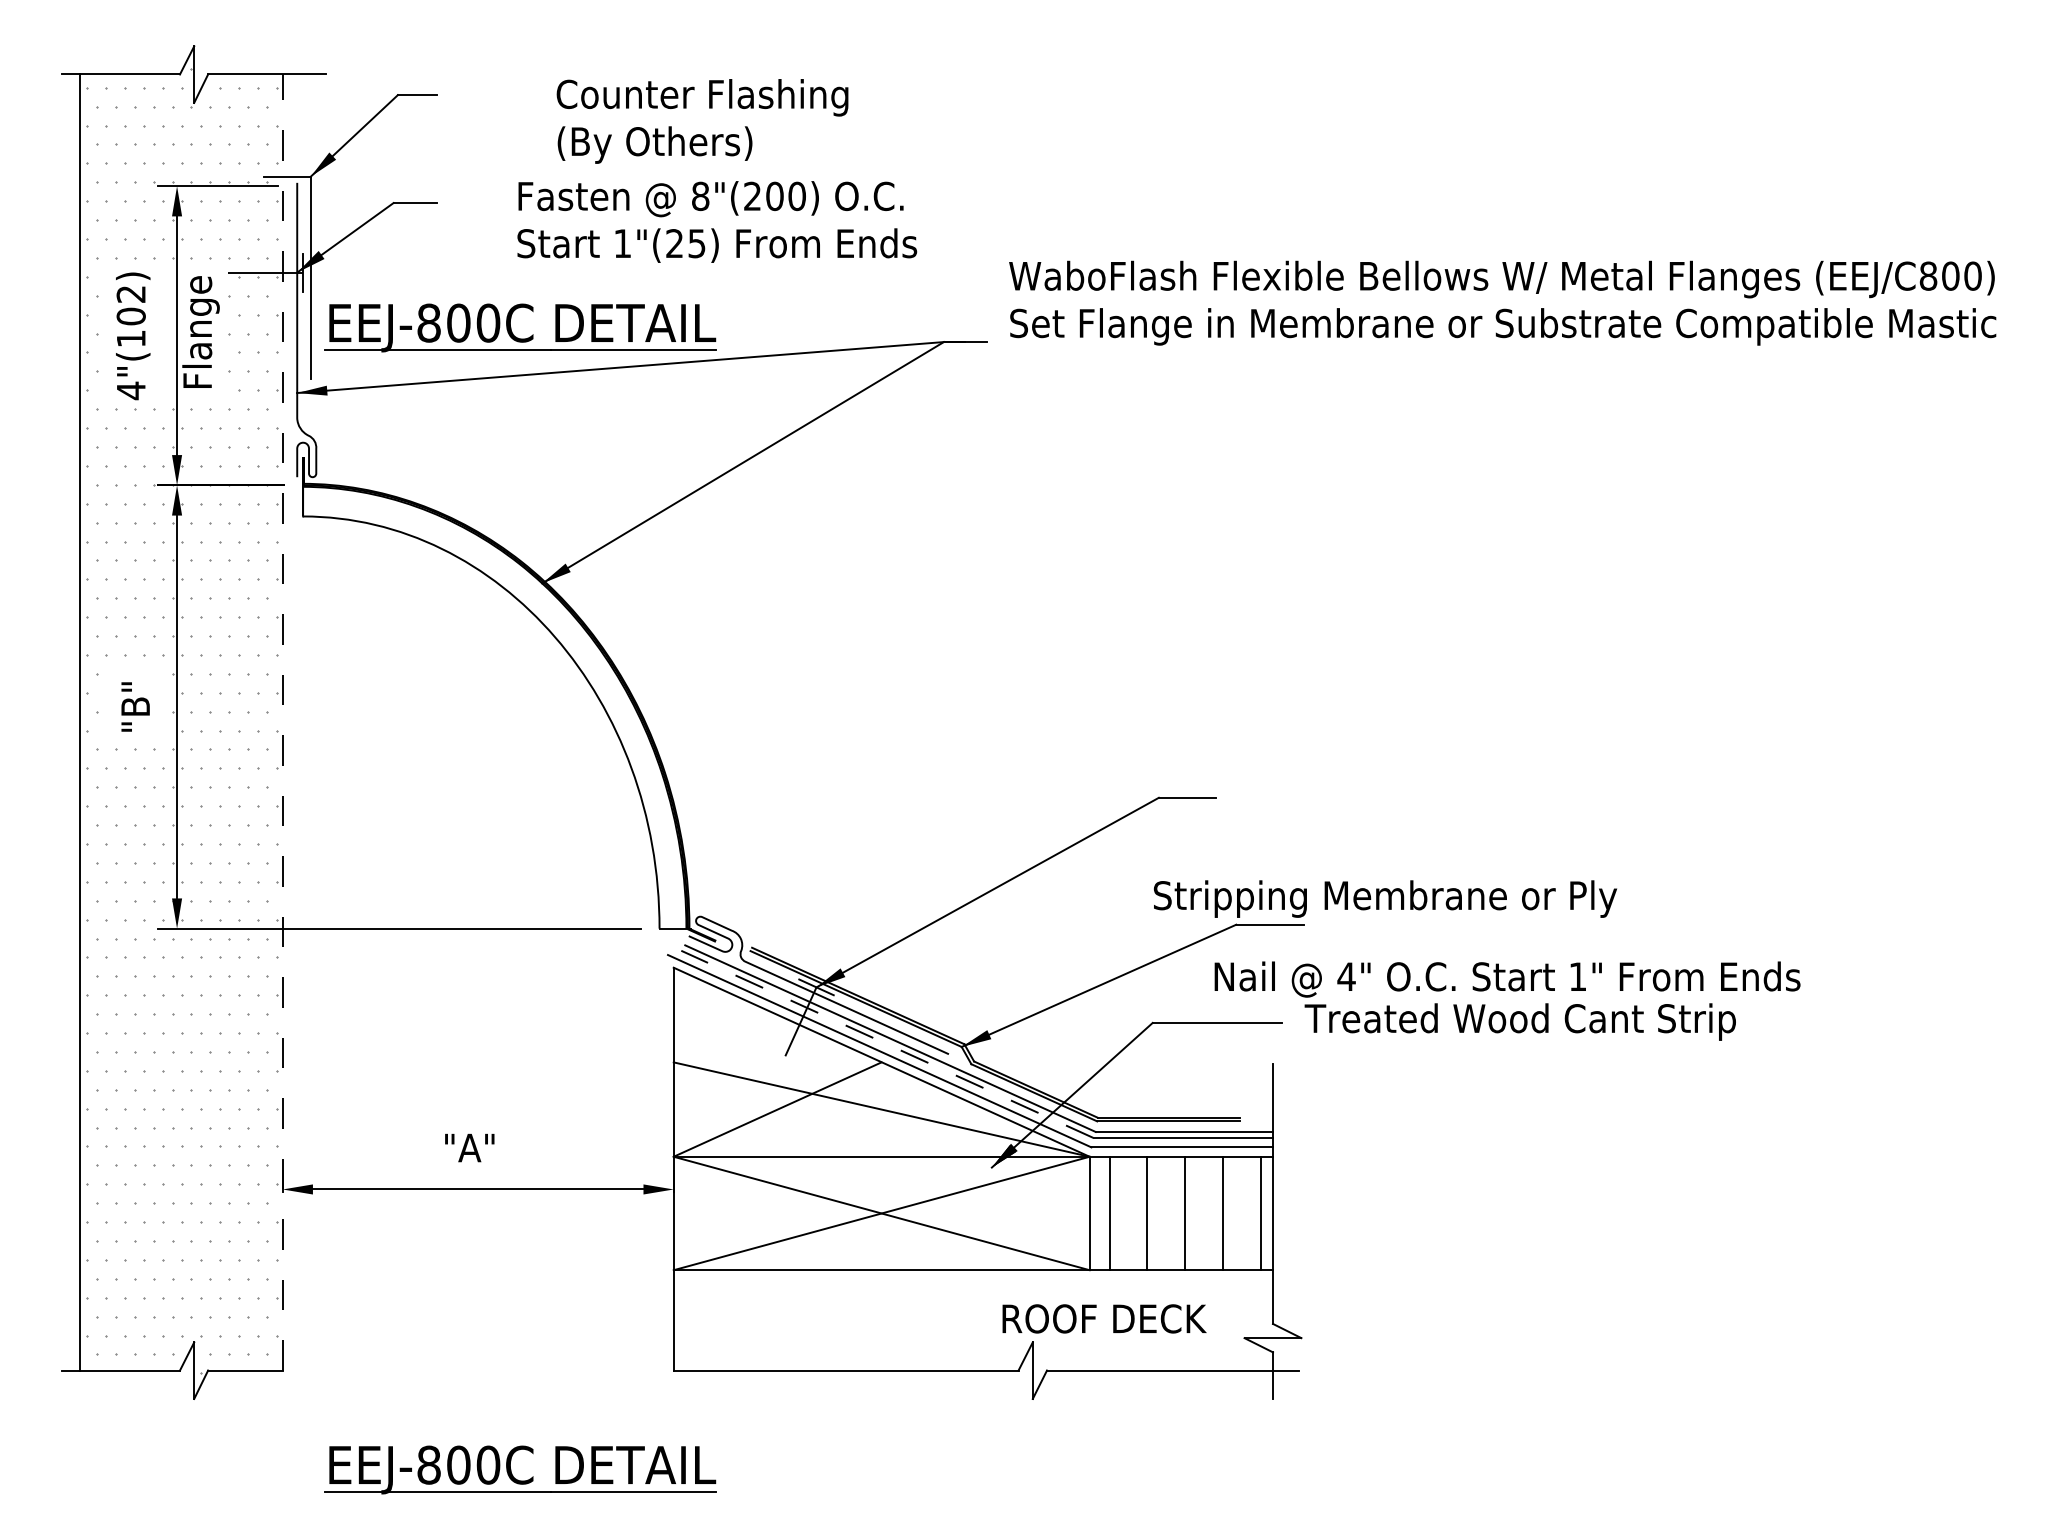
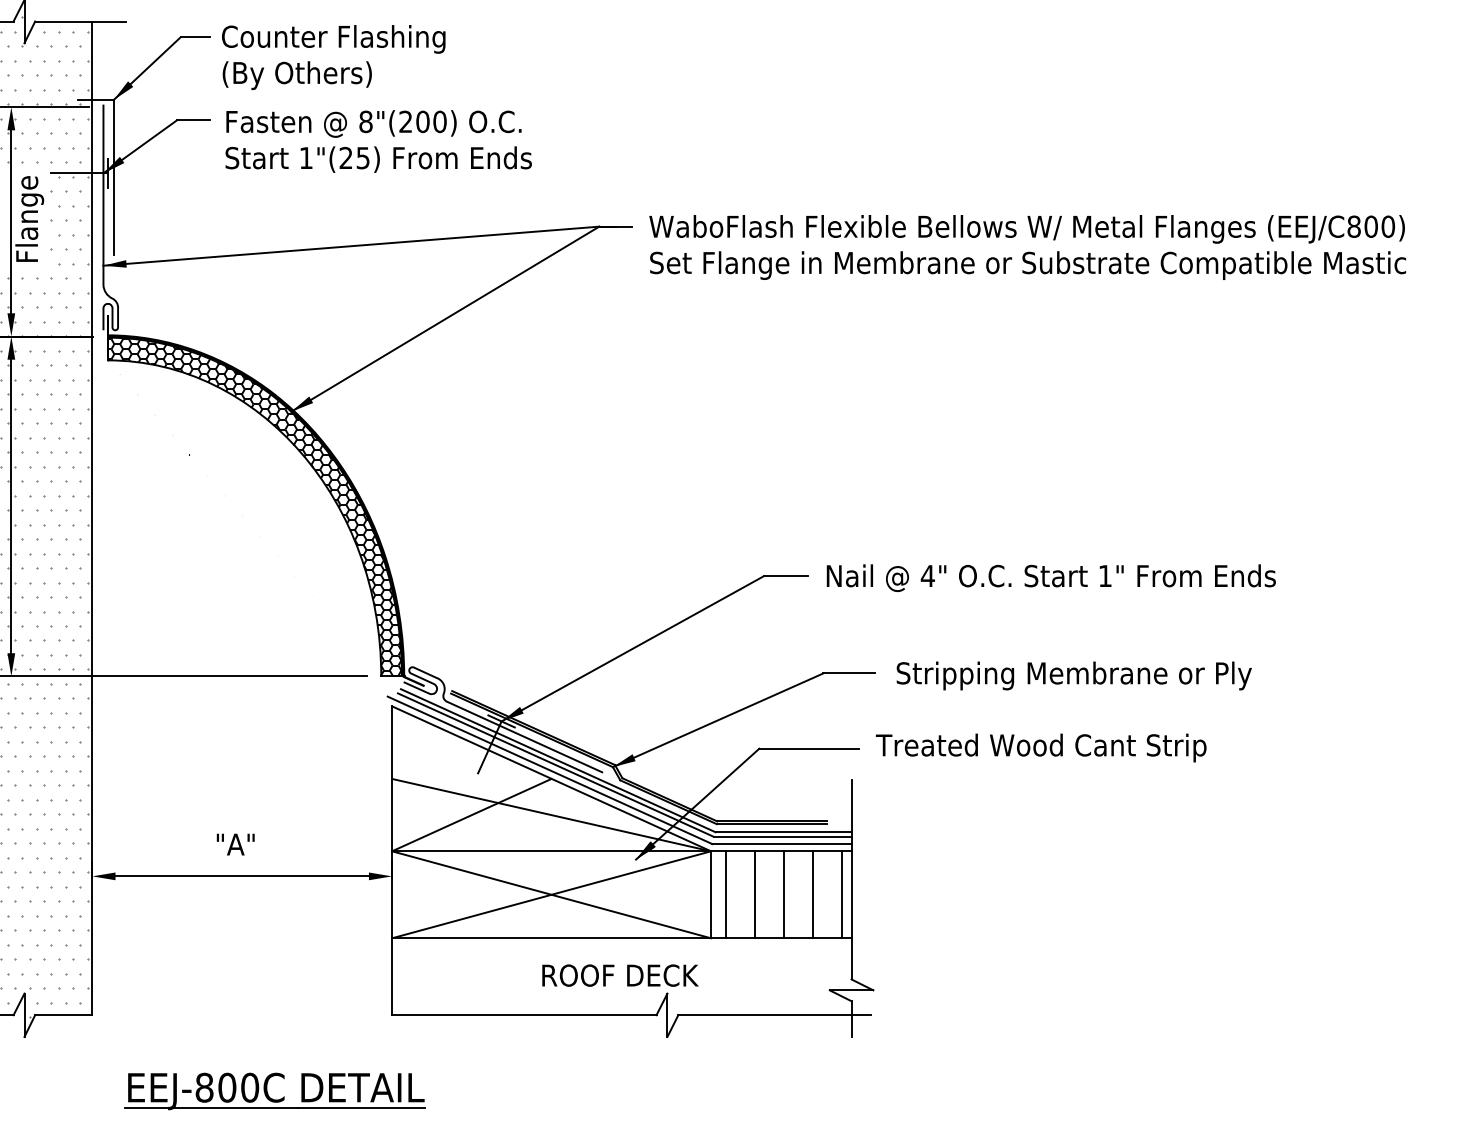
text: (702, 121) -> (333, 57), moved
text: (717, 221) -> (378, 141), moved
text: (1502, 302) -> (1027, 246), moved
part: (512, 331) -> (268, 218), removed
hatch: (494, 707) -> (254, 506), added
line: (282, 722) -> (92, 518), dashed -> solid
text: (1385, 898) -> (1074, 675), moved
text: (1507, 979) -> (1051, 578), moved
line: (886, 1044) -> (555, 765), dashed -> solid
text: (1104, 1318) -> (620, 975), moved

